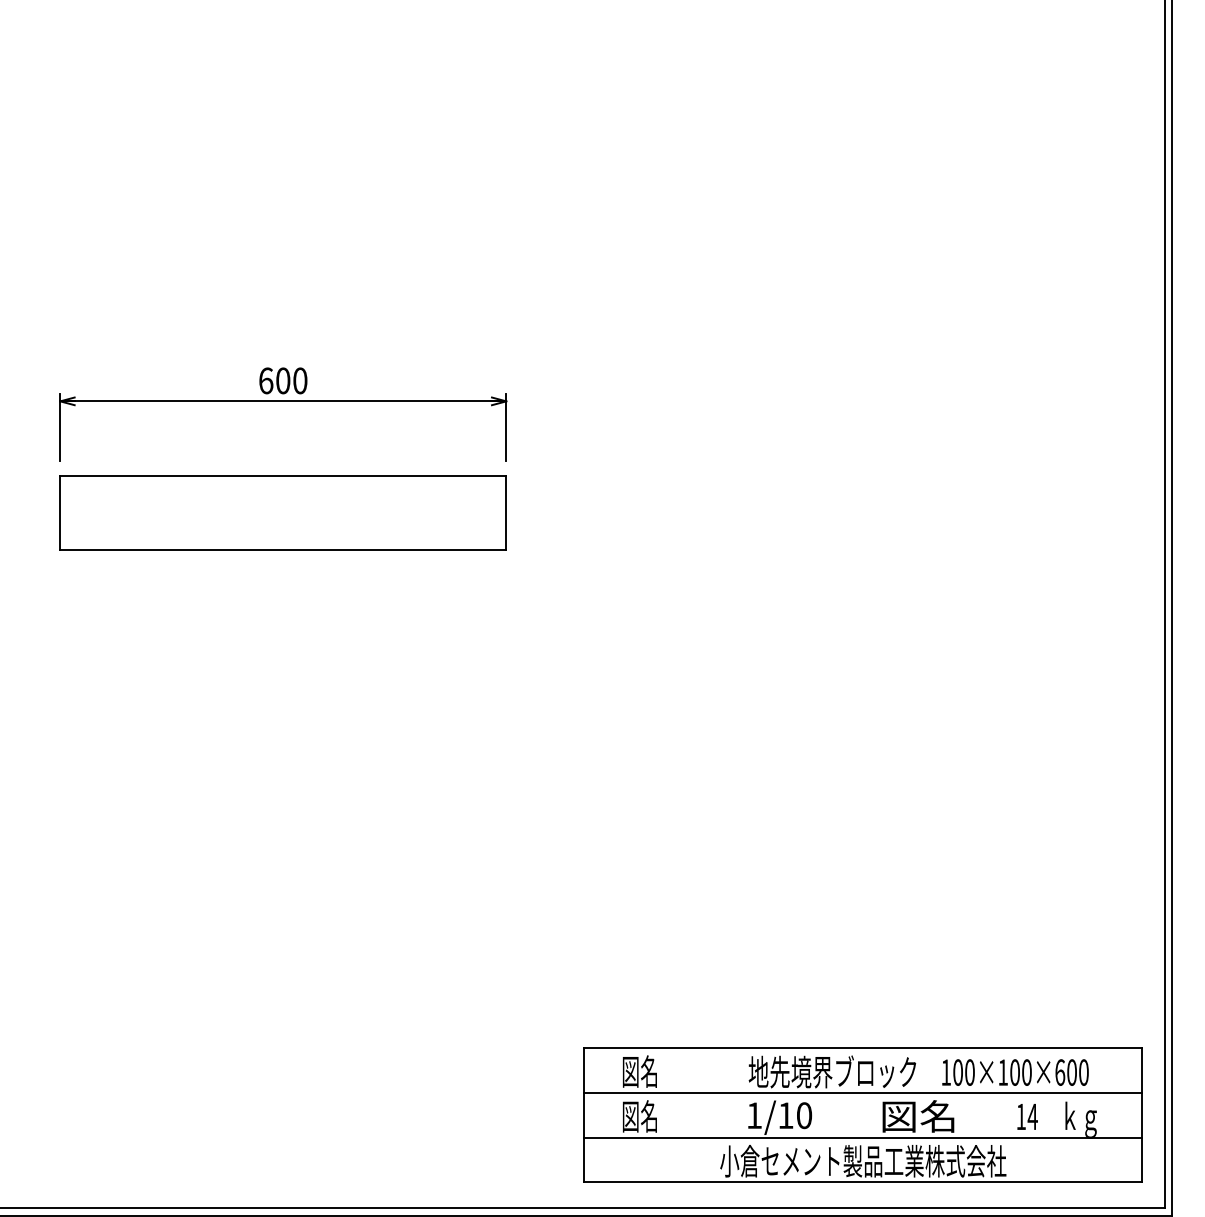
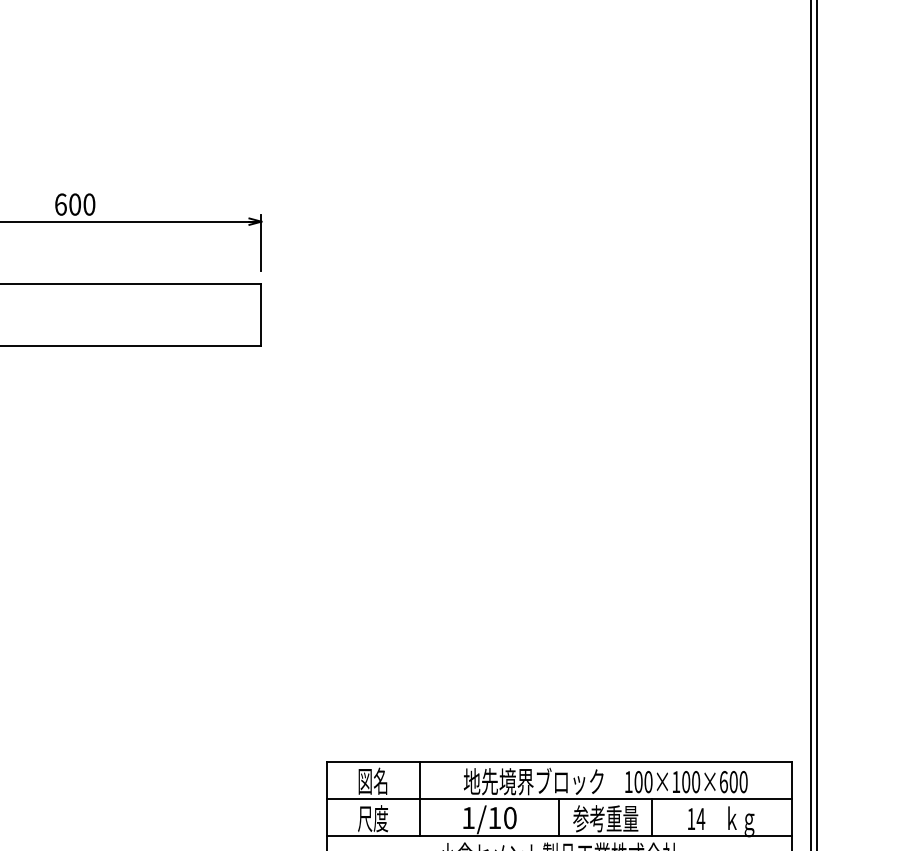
line: (695, 1092) -> (419, 798), added
line: (863, 1115) -> (559, 817), added
line: (974, 1115) -> (652, 817), added
text: (640, 1116) -> (373, 818), 図名 -> 尺度
text: (918, 1116) -> (605, 818), 図名 -> 参考重量

